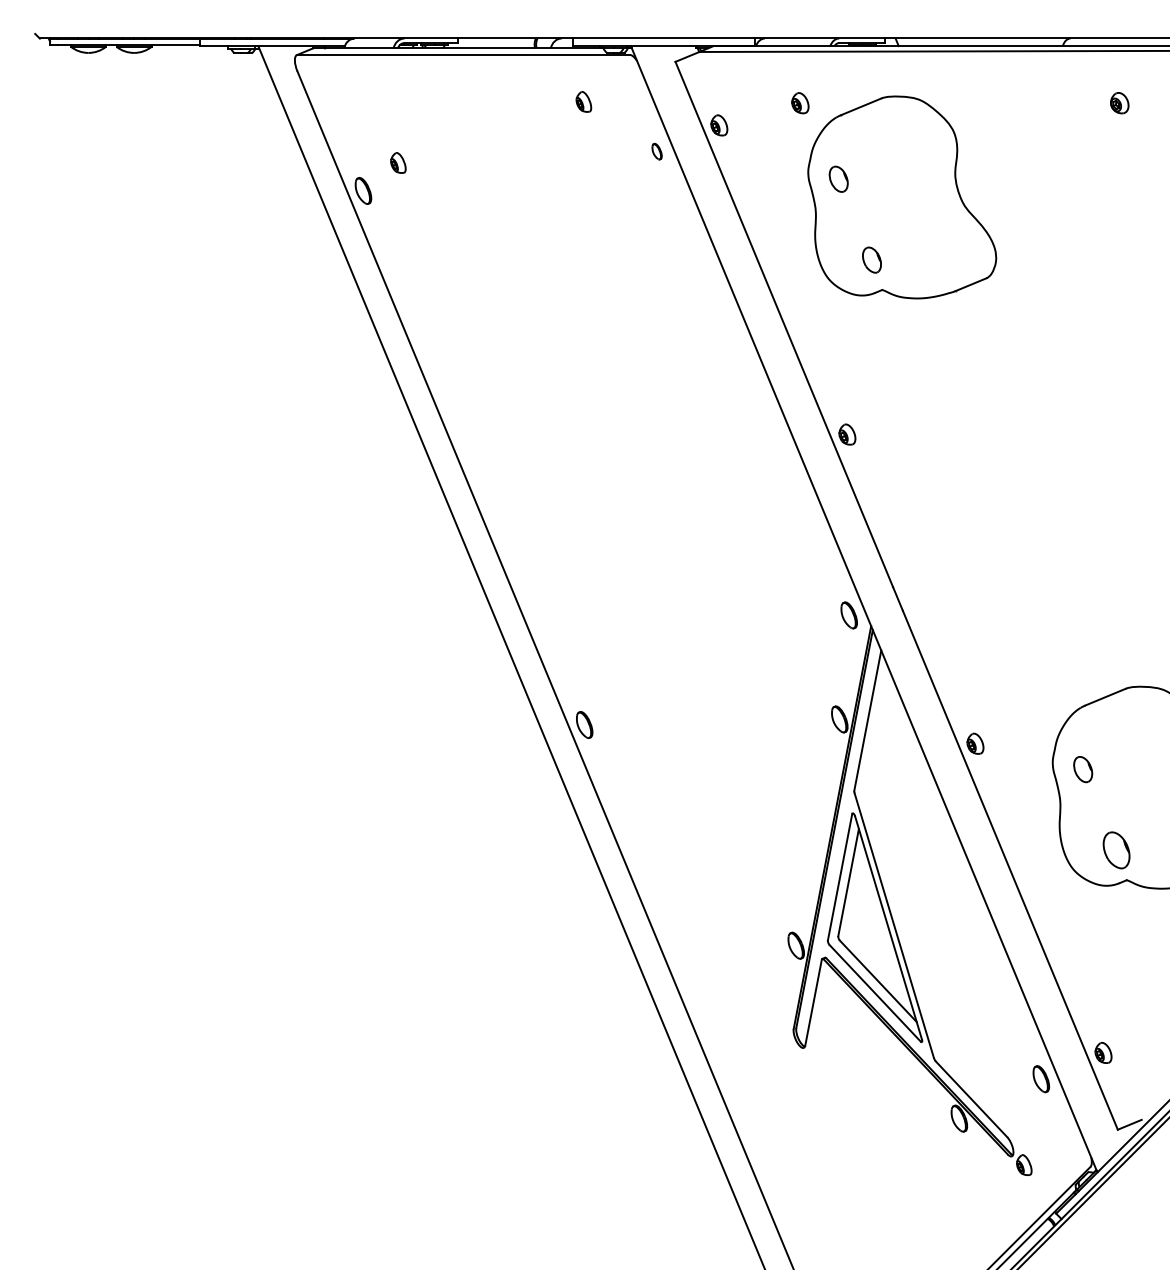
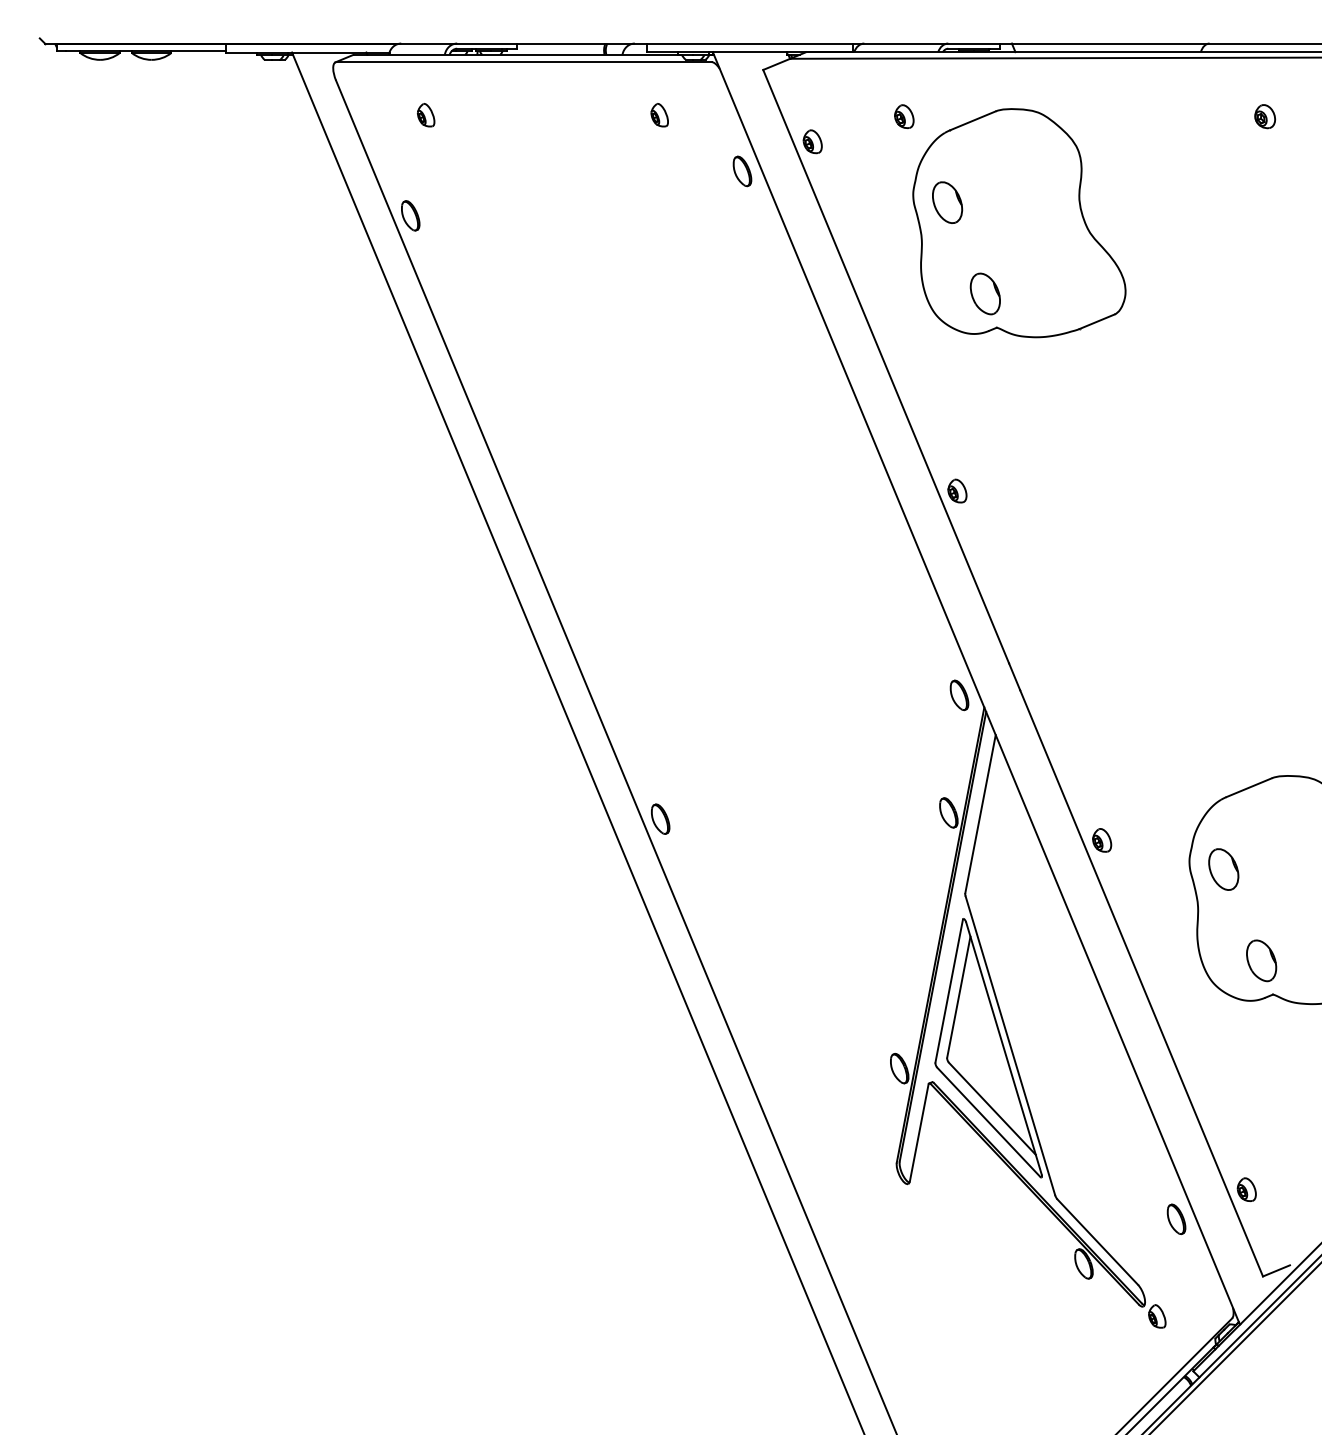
part: (657, 151) -> (742, 171), size x1.67
part: (398, 163) -> (426, 115), moved
part: (838, 179) -> (947, 202), size x1.43
part: (871, 259) -> (984, 293), size x1.43
part: (1082, 769) -> (1223, 869), size x1.43

